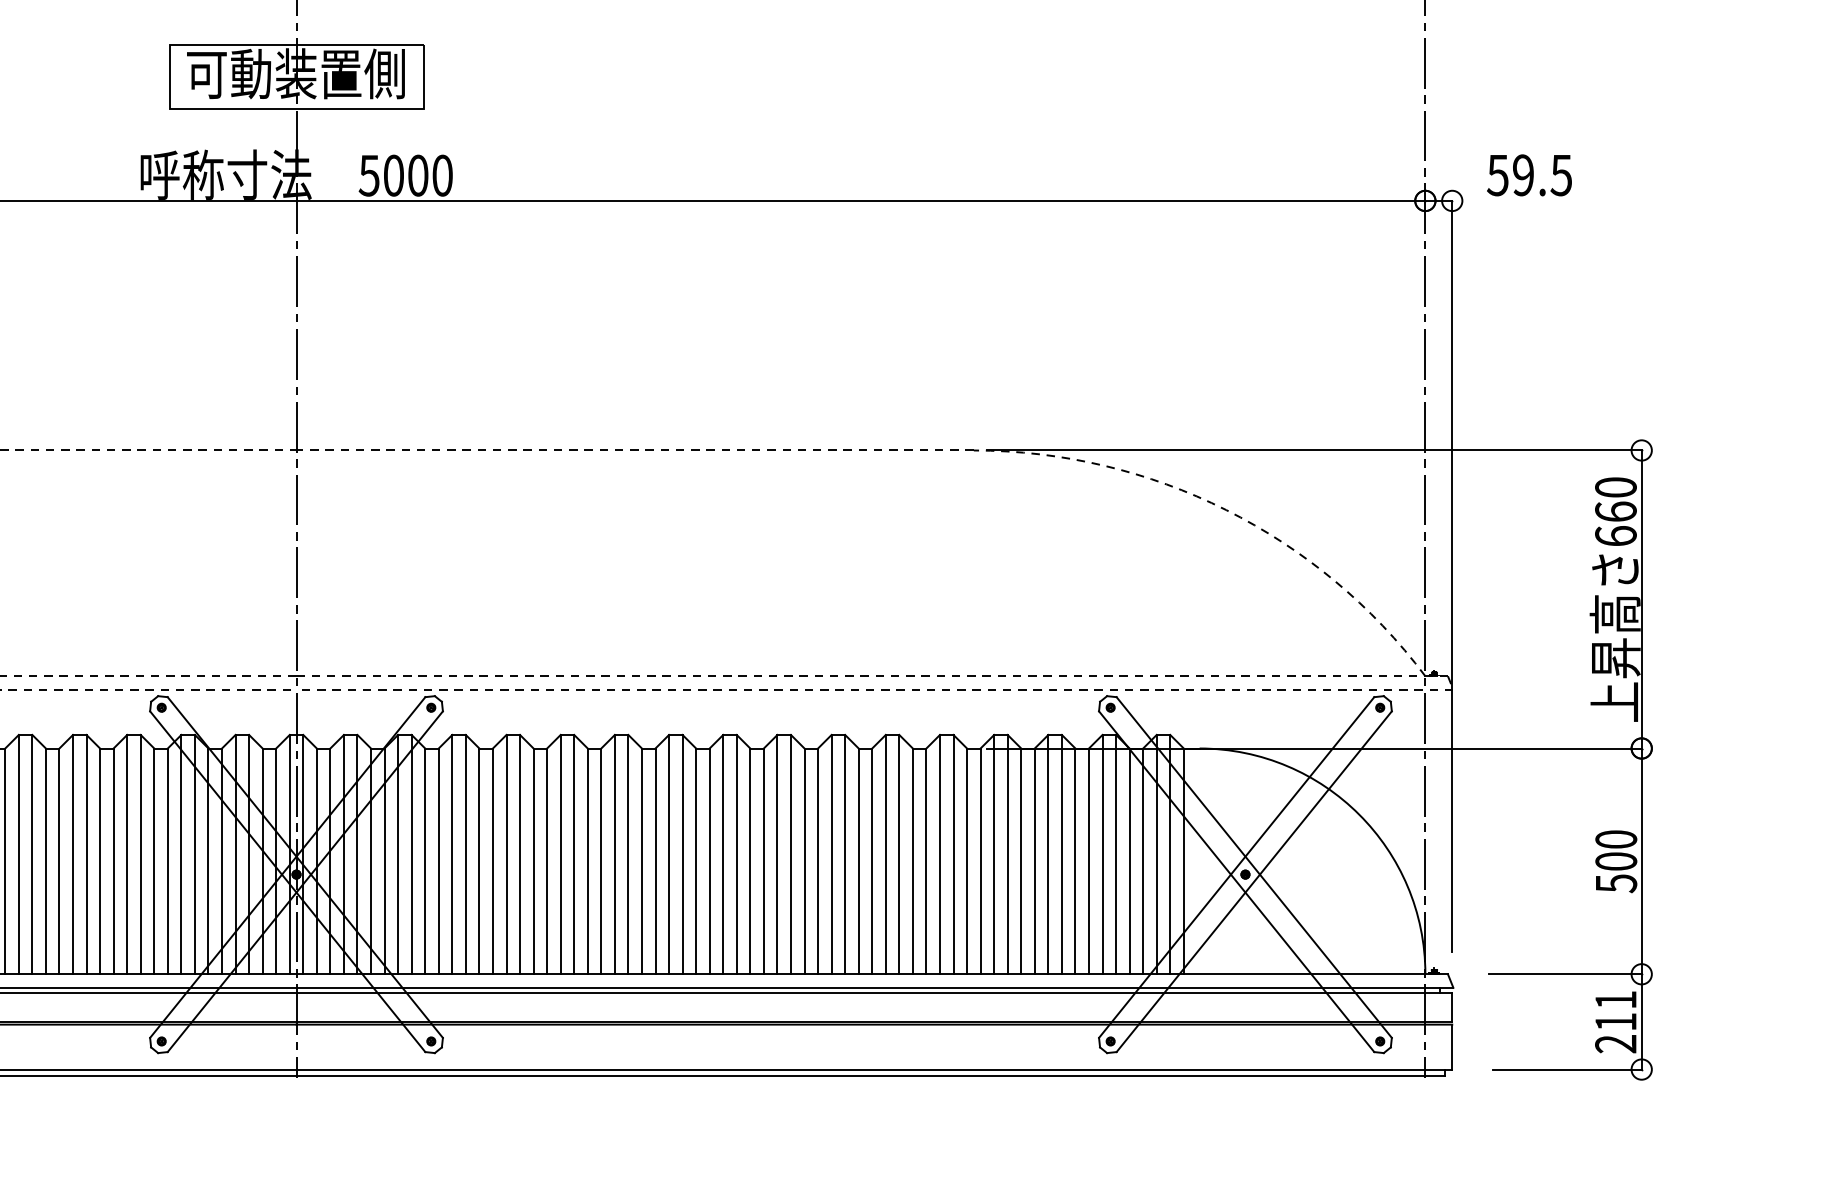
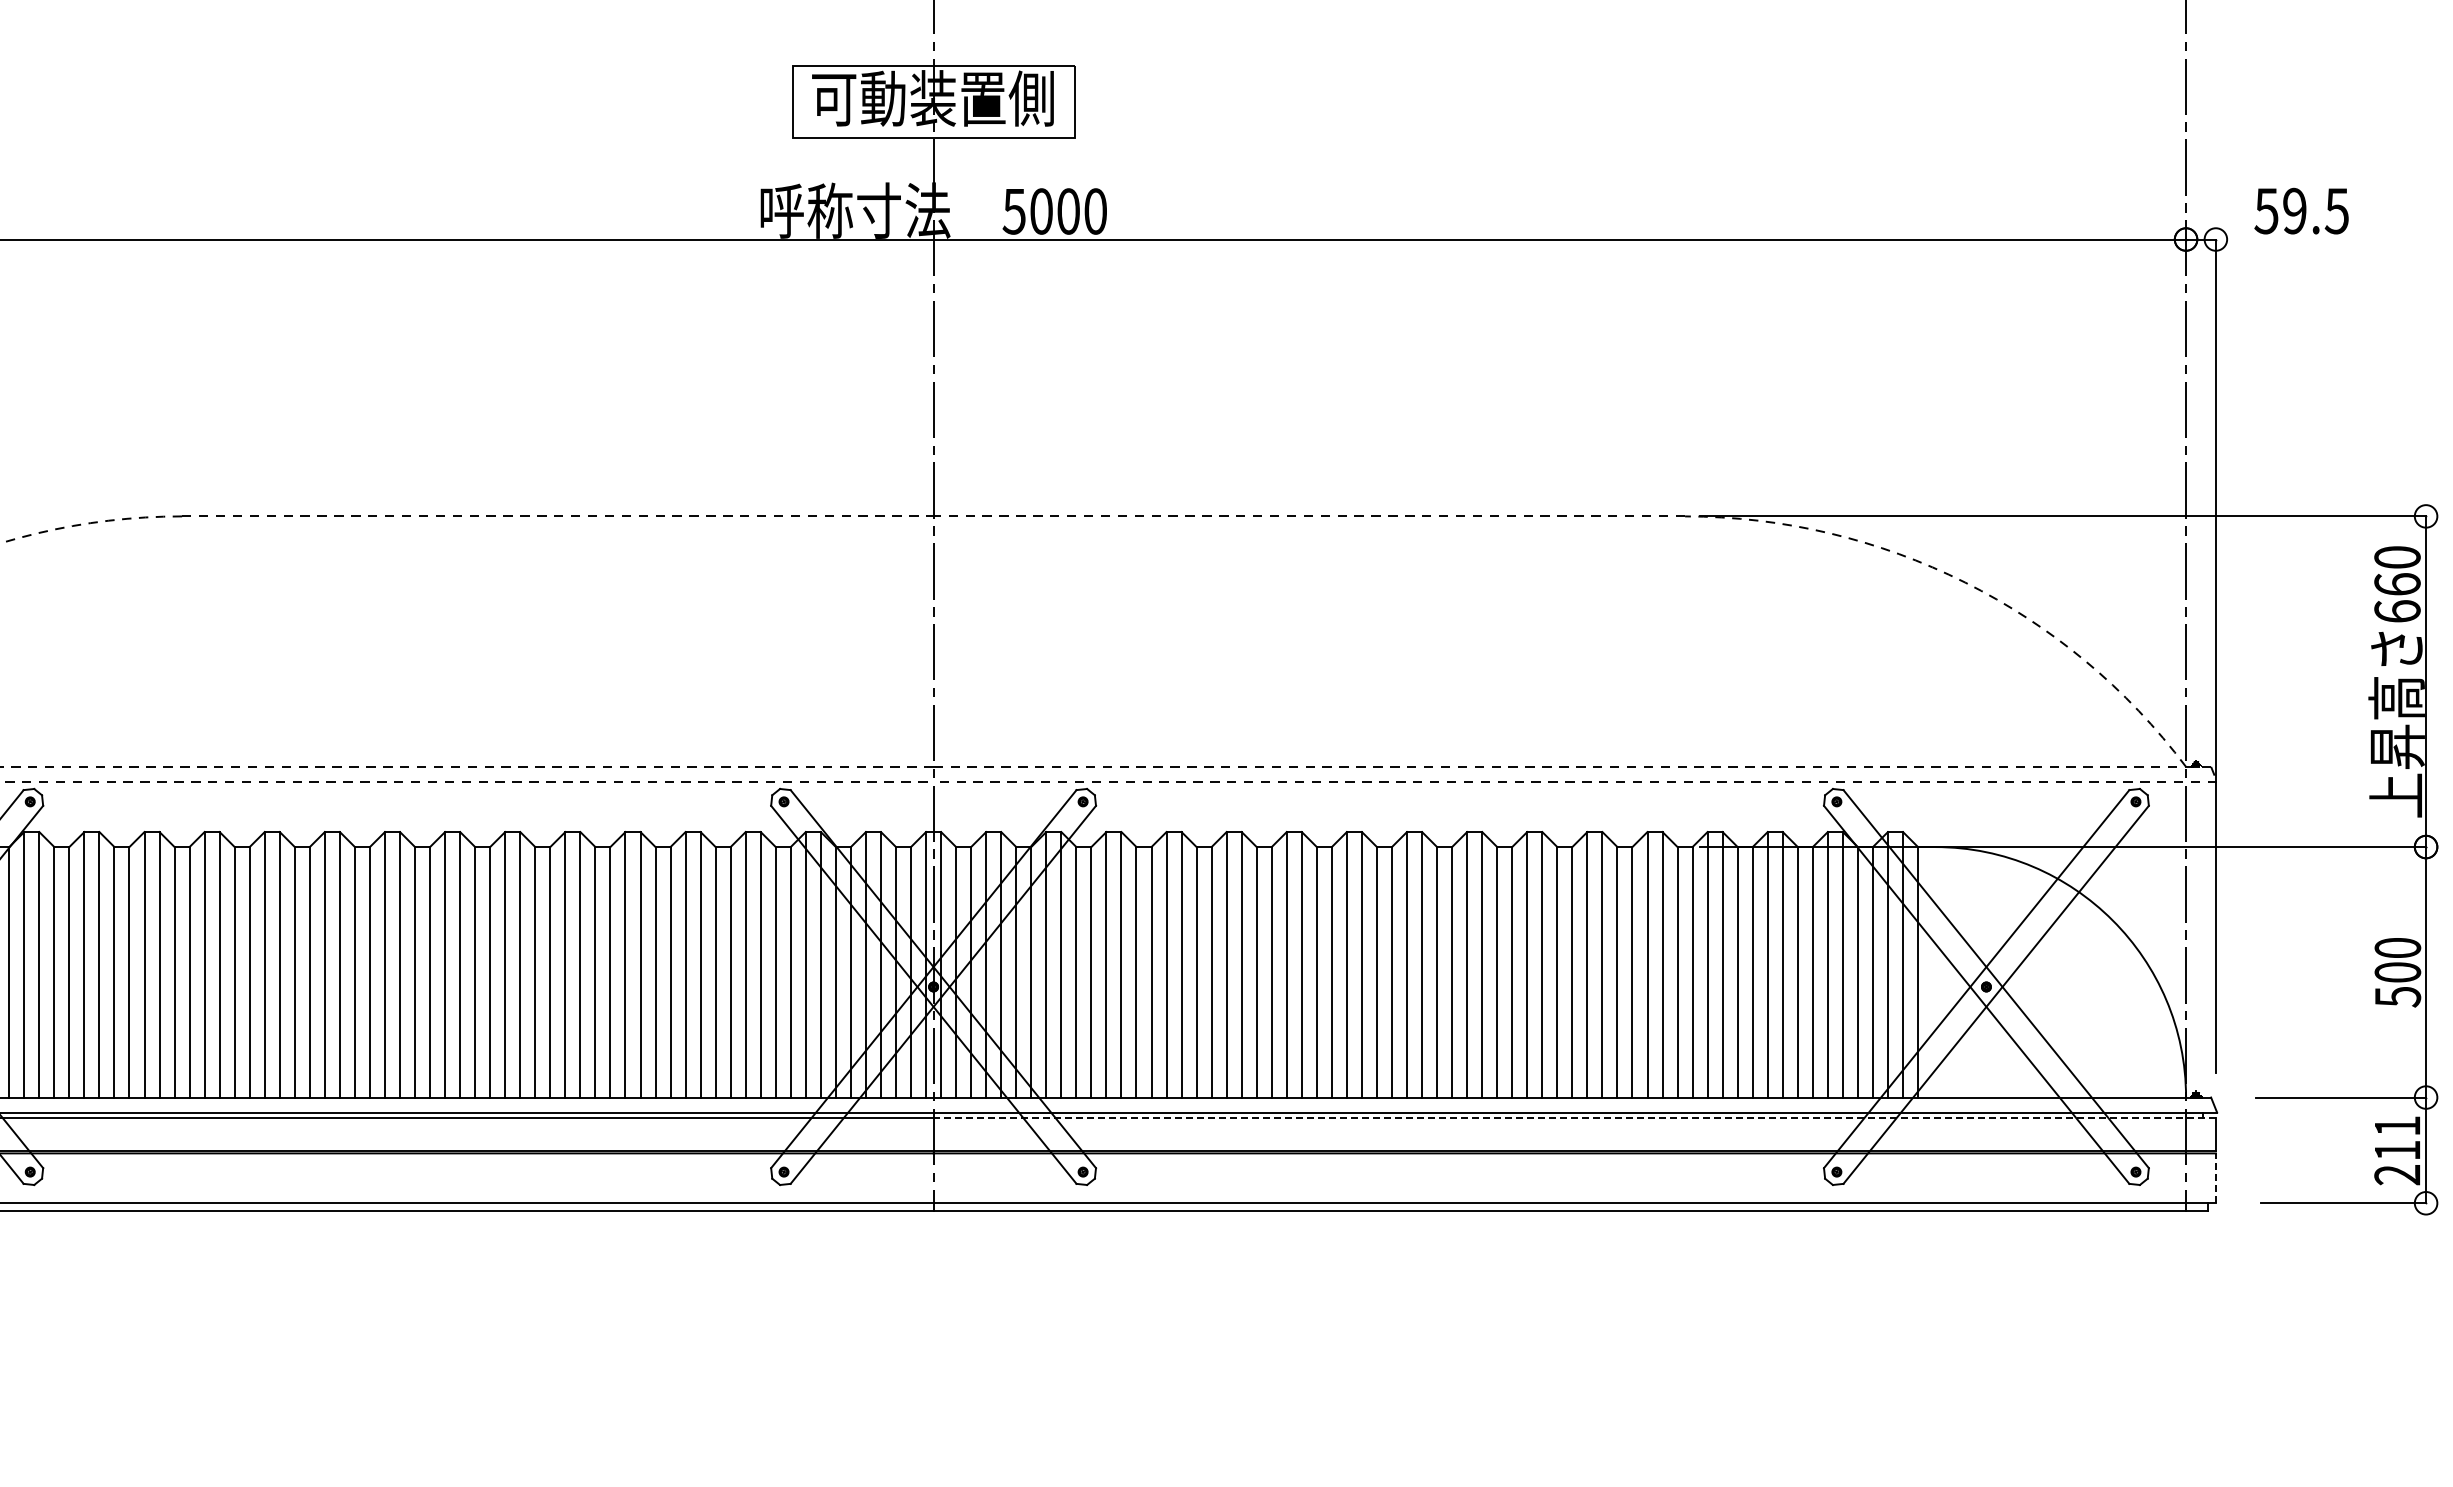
line: (874, 993) -> (1574, 1118), solid -> dashed
line: (1451, 1047) -> (2215, 1178), solid -> dashed

